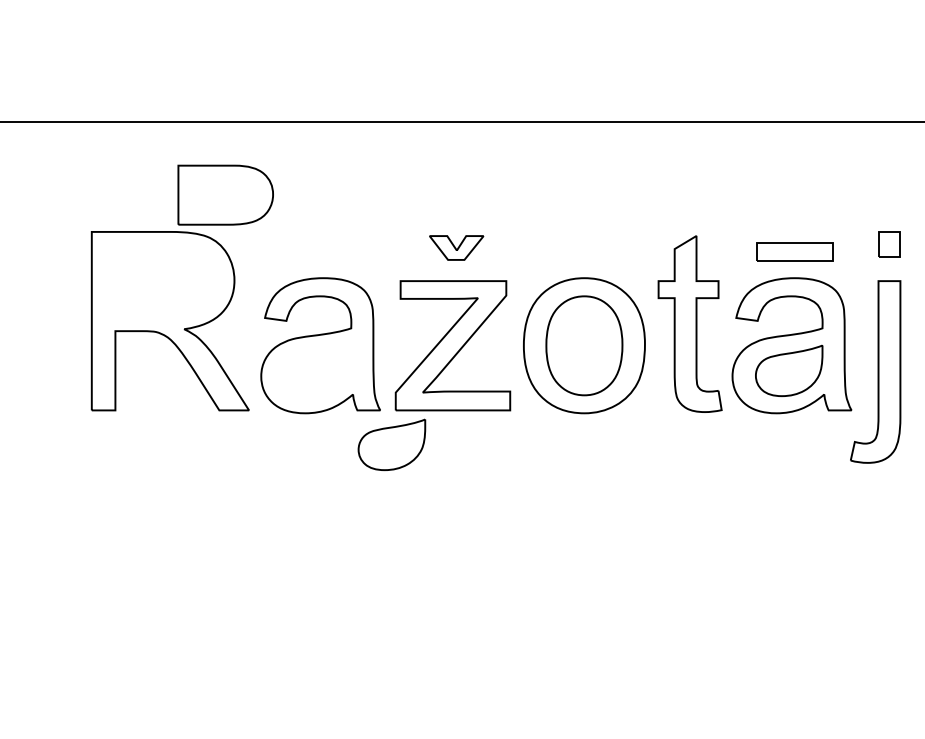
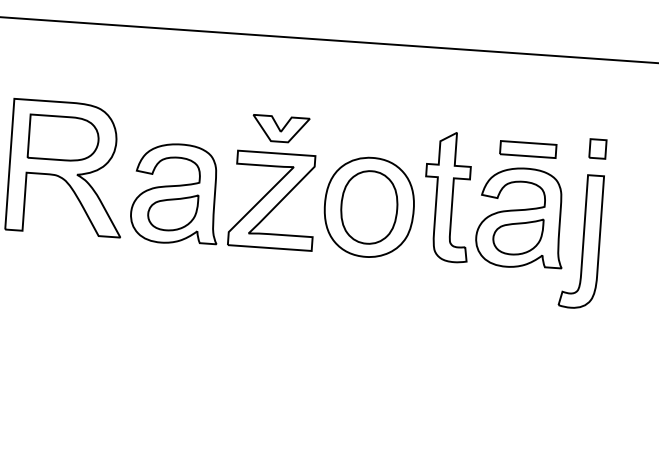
part: (225, 194) -> (63, 138), moved
part: (456, 247) -> (280, 128), size x1.43
part: (391, 444) -> (172, 211), moved

